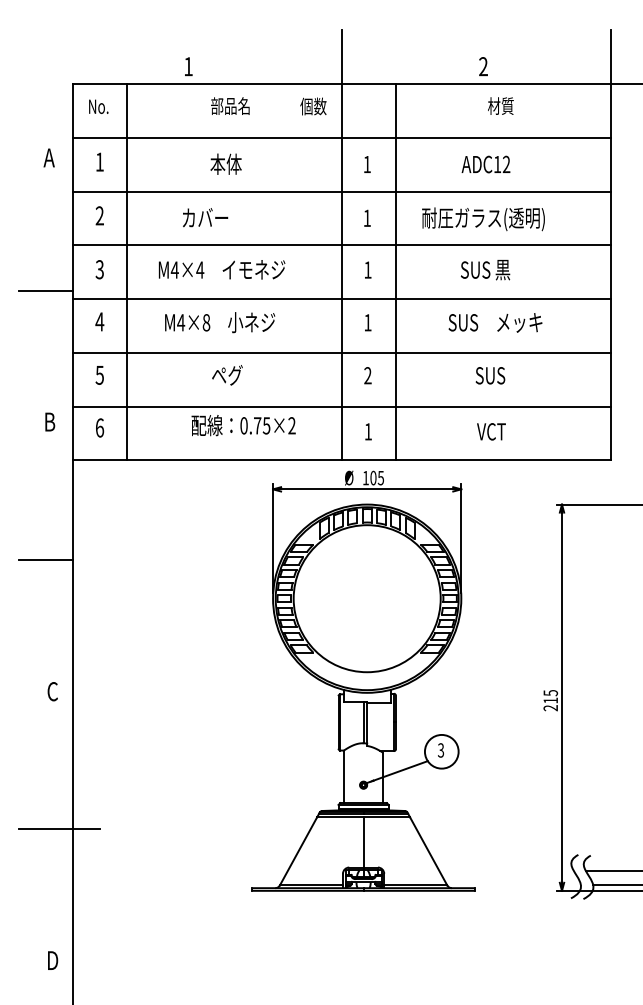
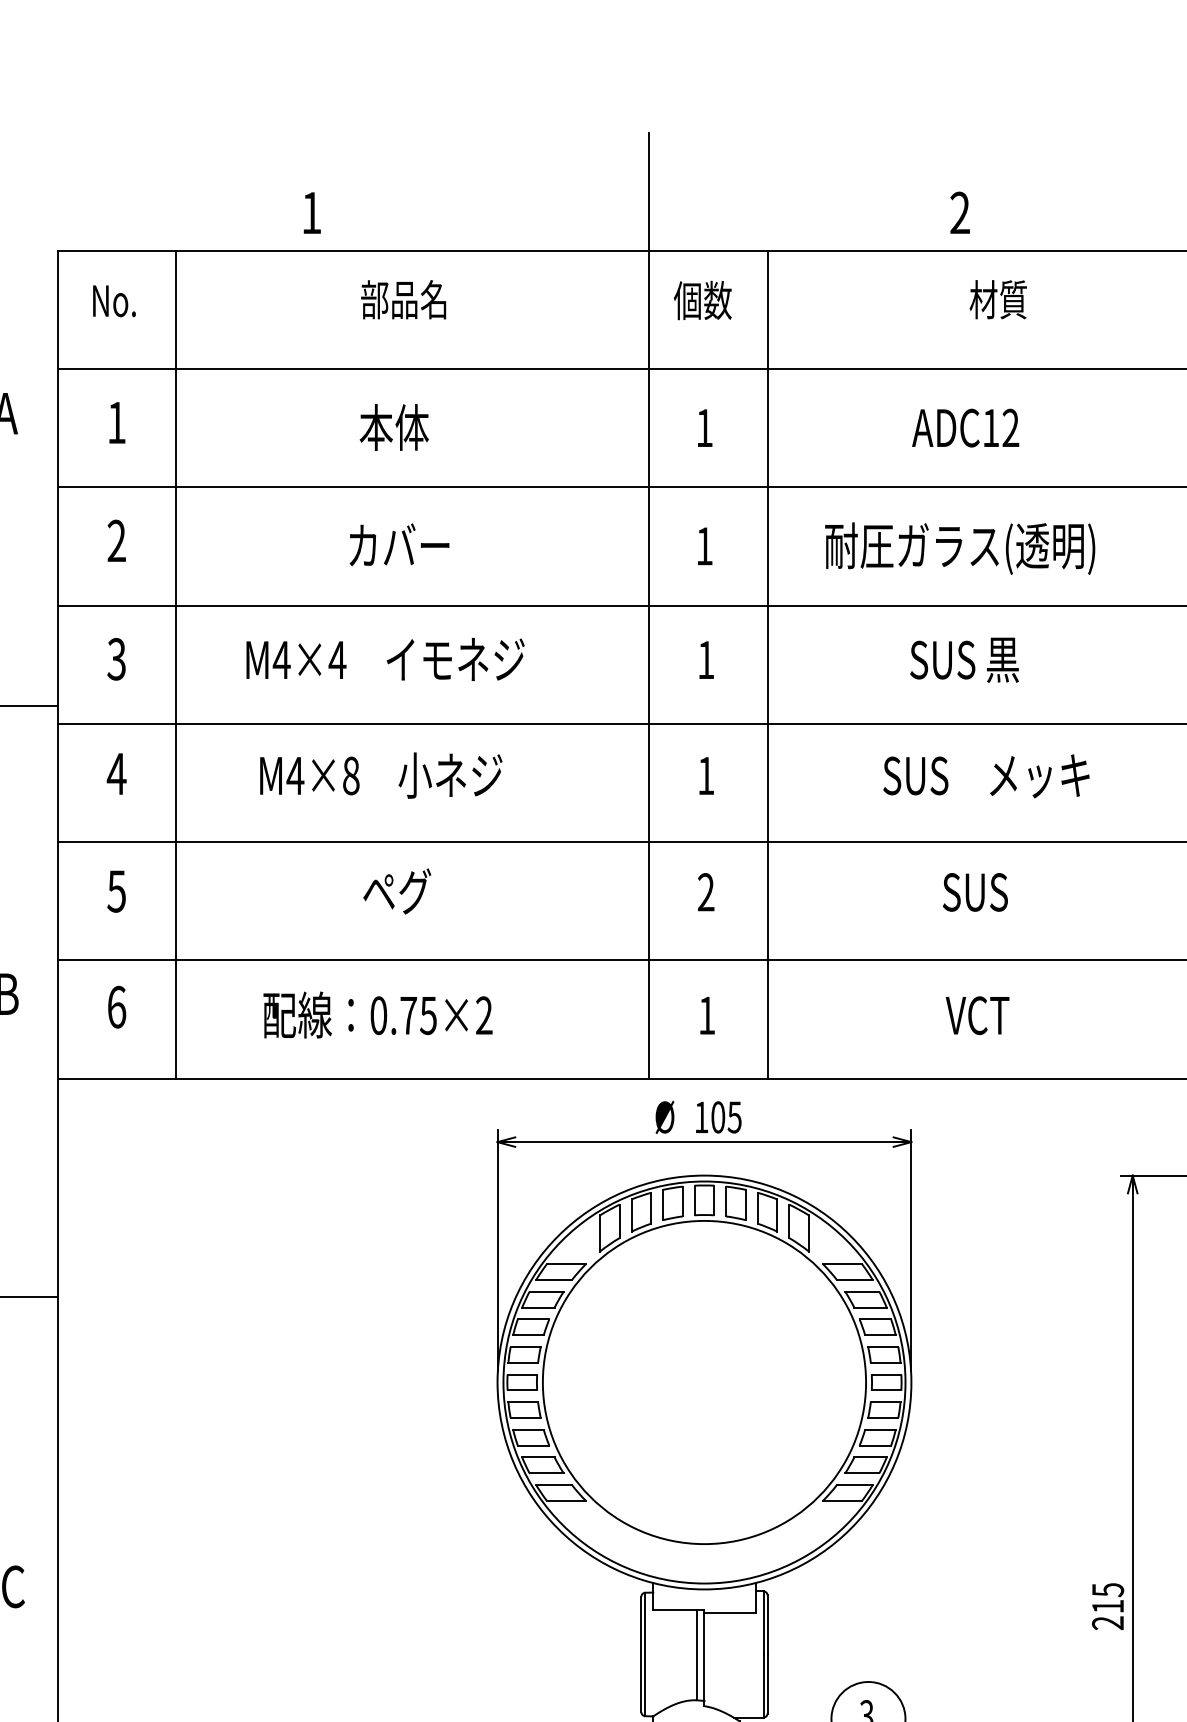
text: (313, 106) -> (702, 300), moved
text: (205, 217) -> (399, 544), moved
text: (243, 425) -> (377, 1014), moved

